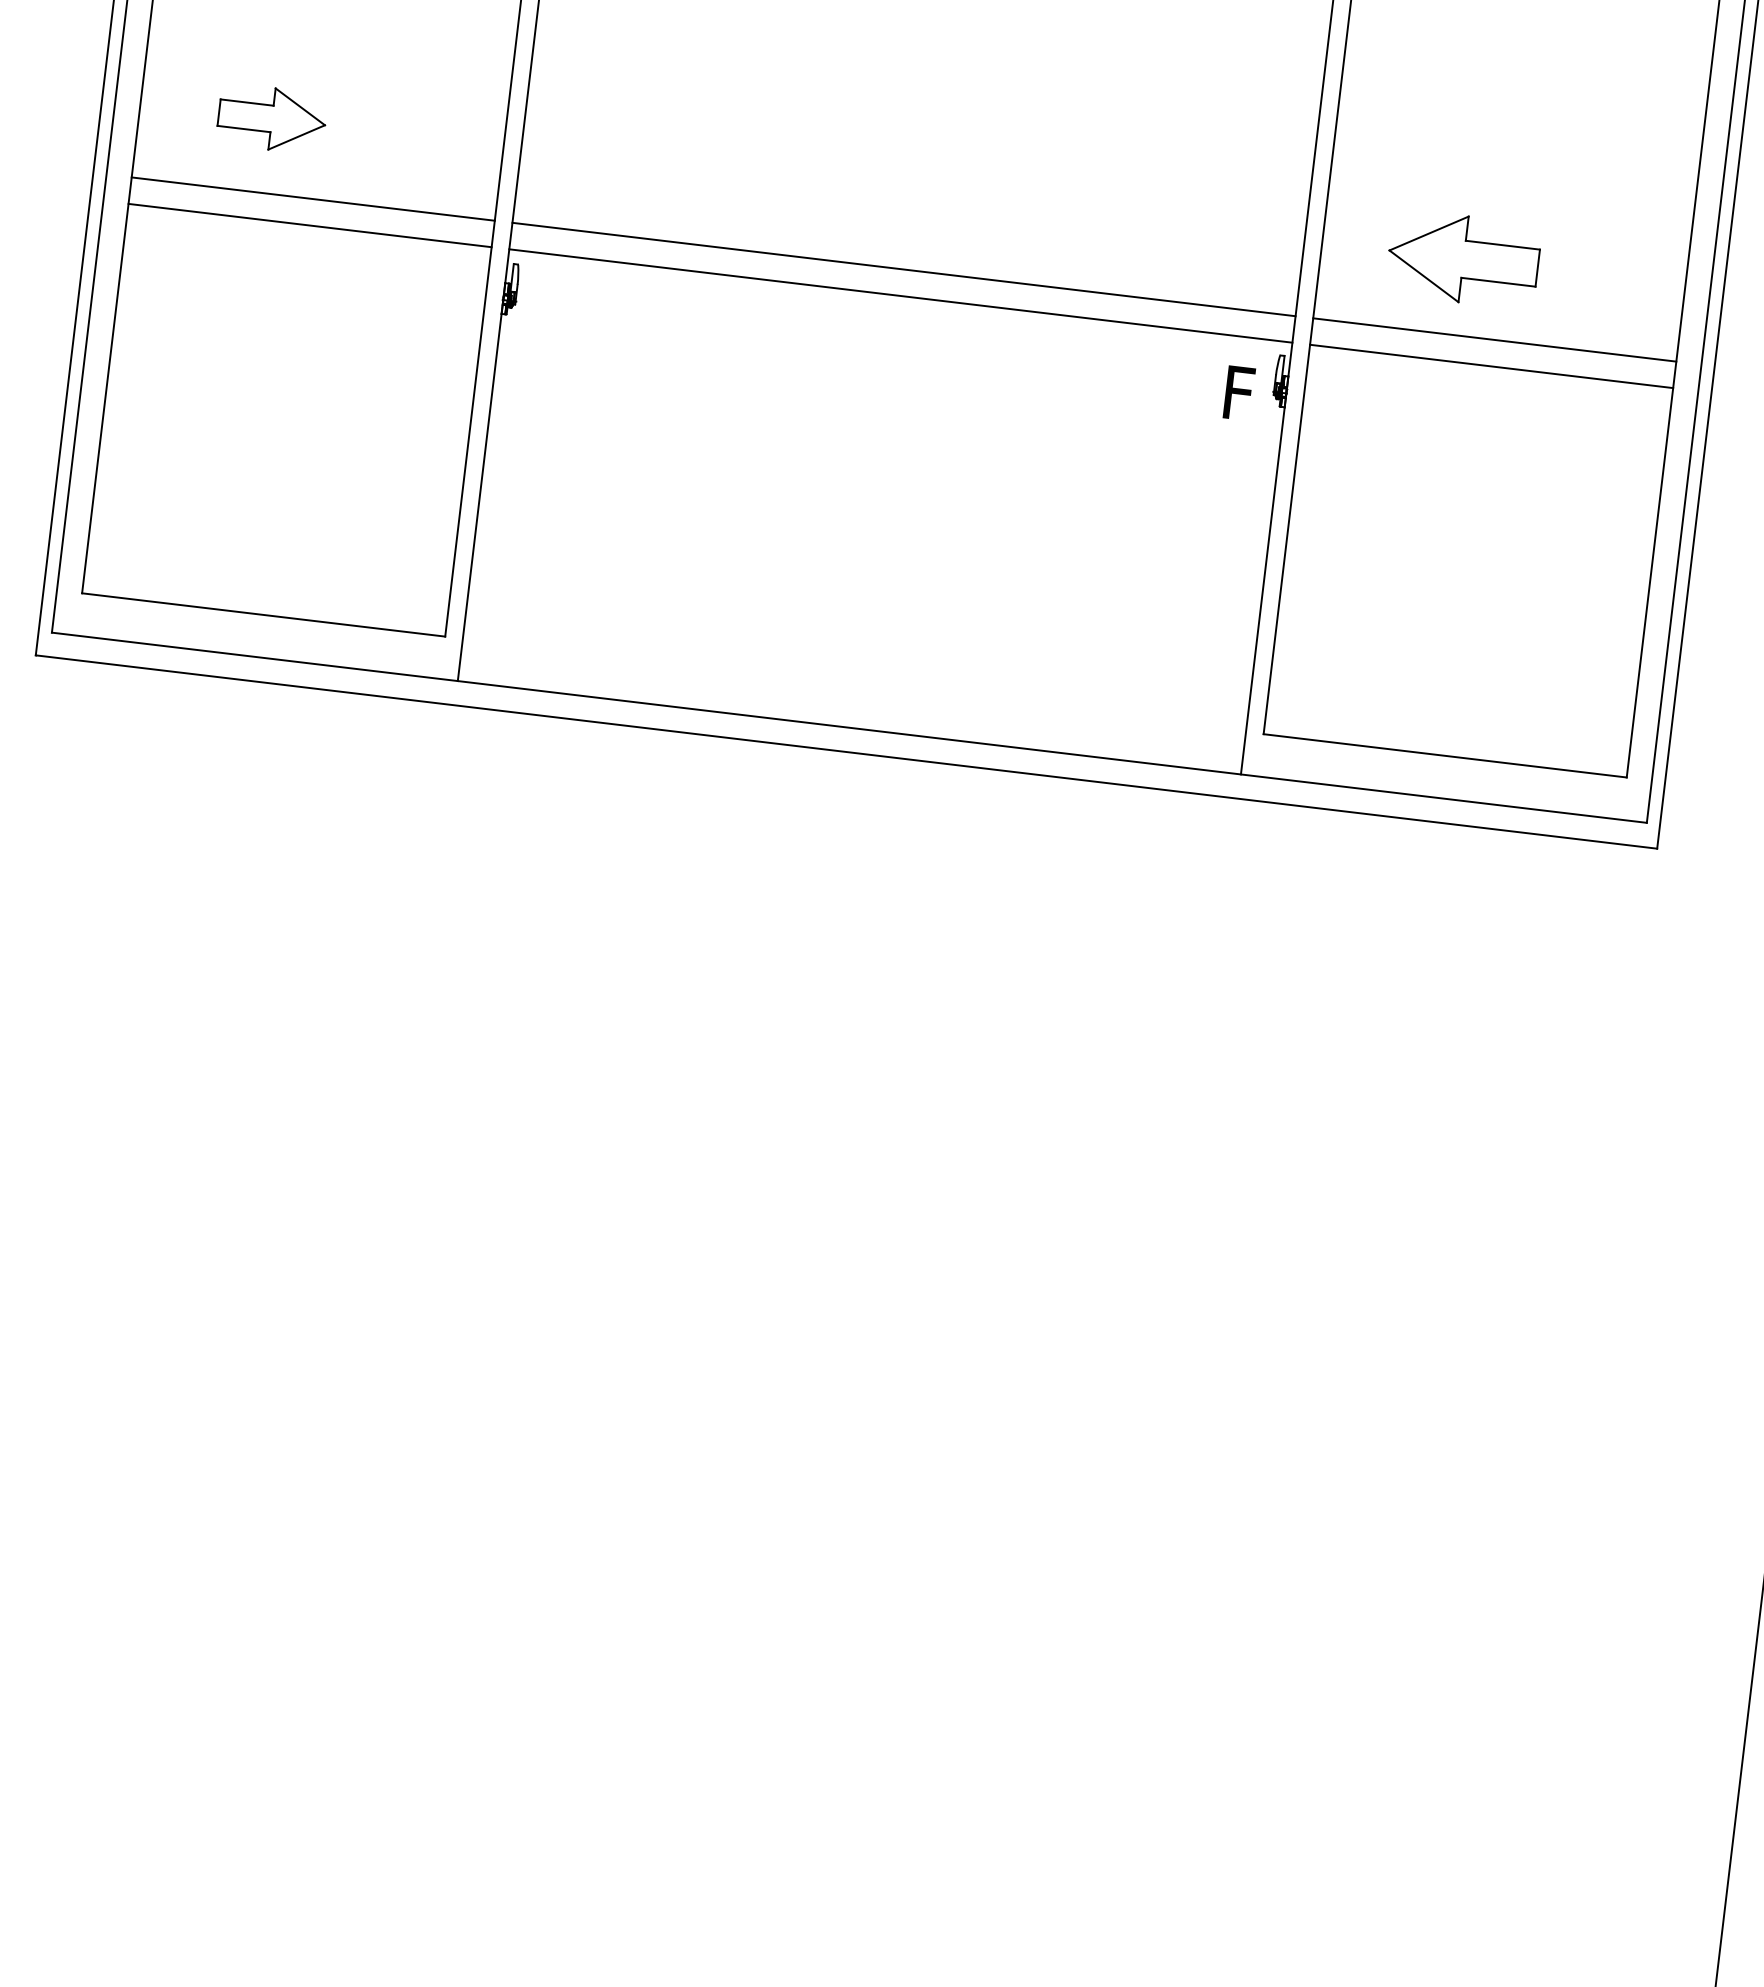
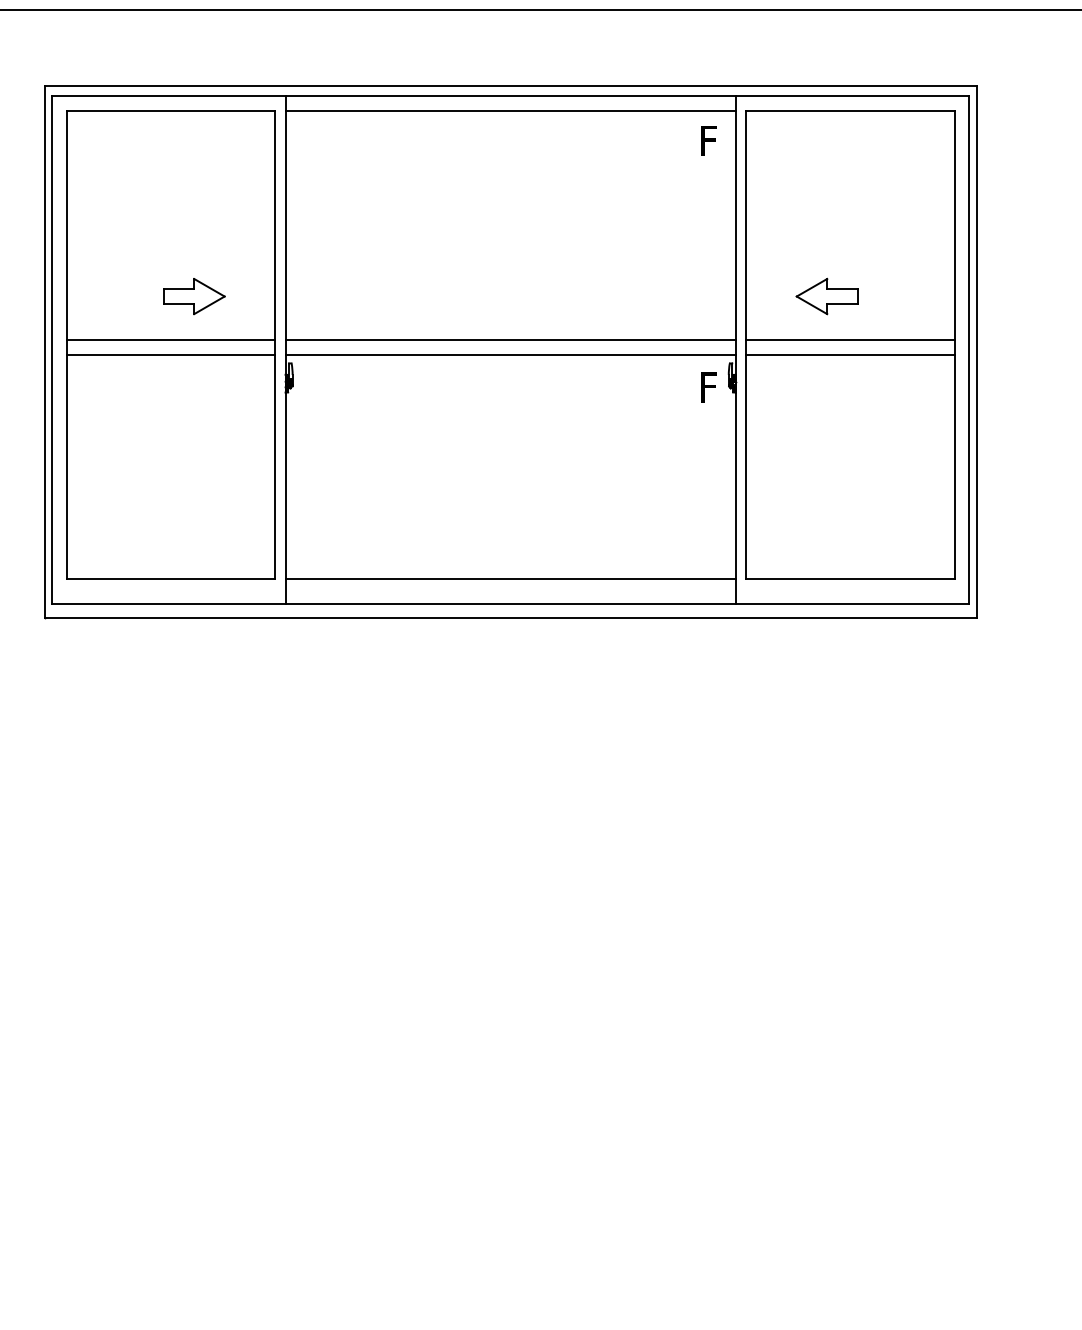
part: (272, 118) -> (194, 296), moved
part: (1462, 259) -> (826, 296), size x0.71
line: (854, 685) -> (510, 579), added

